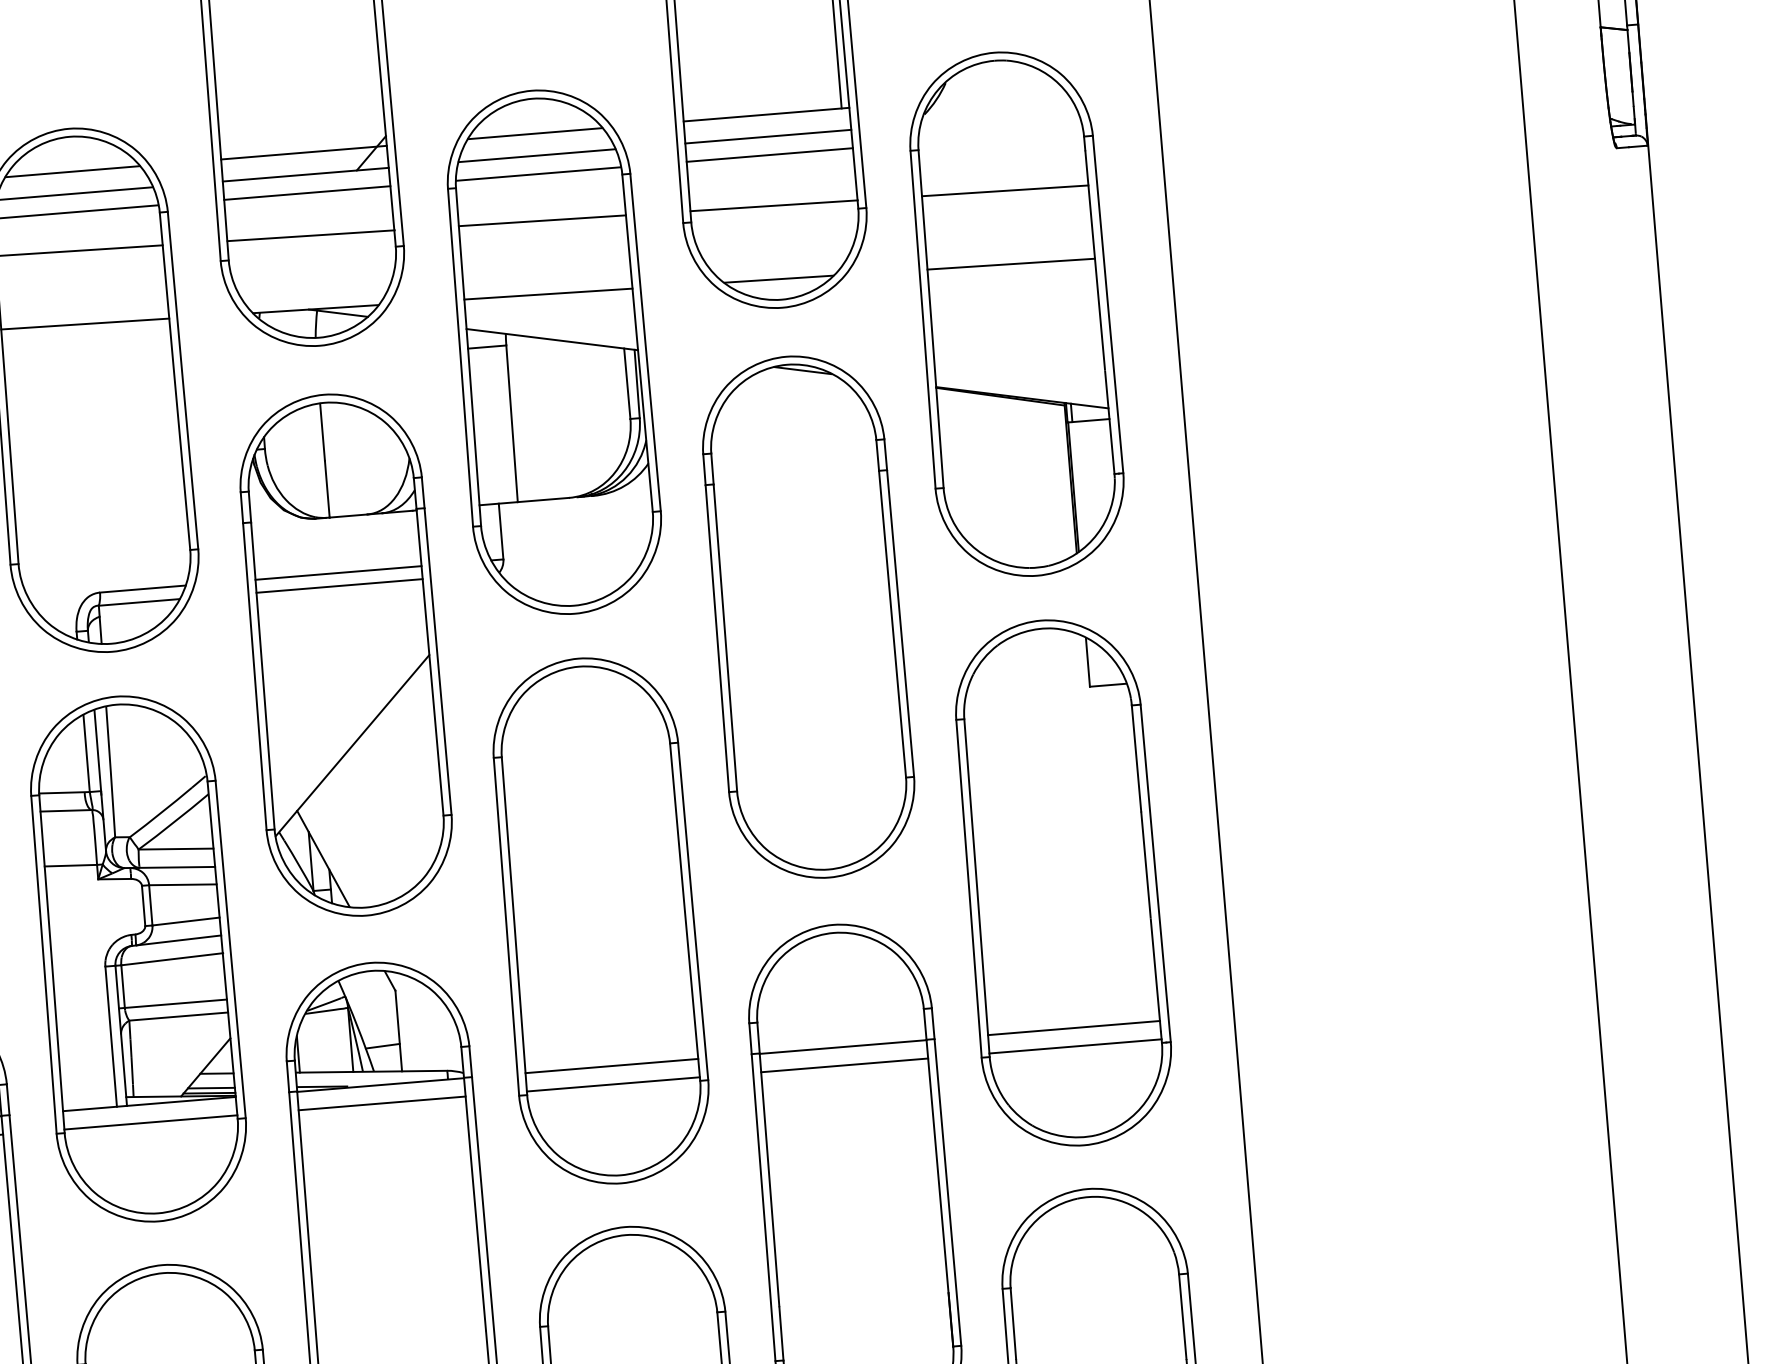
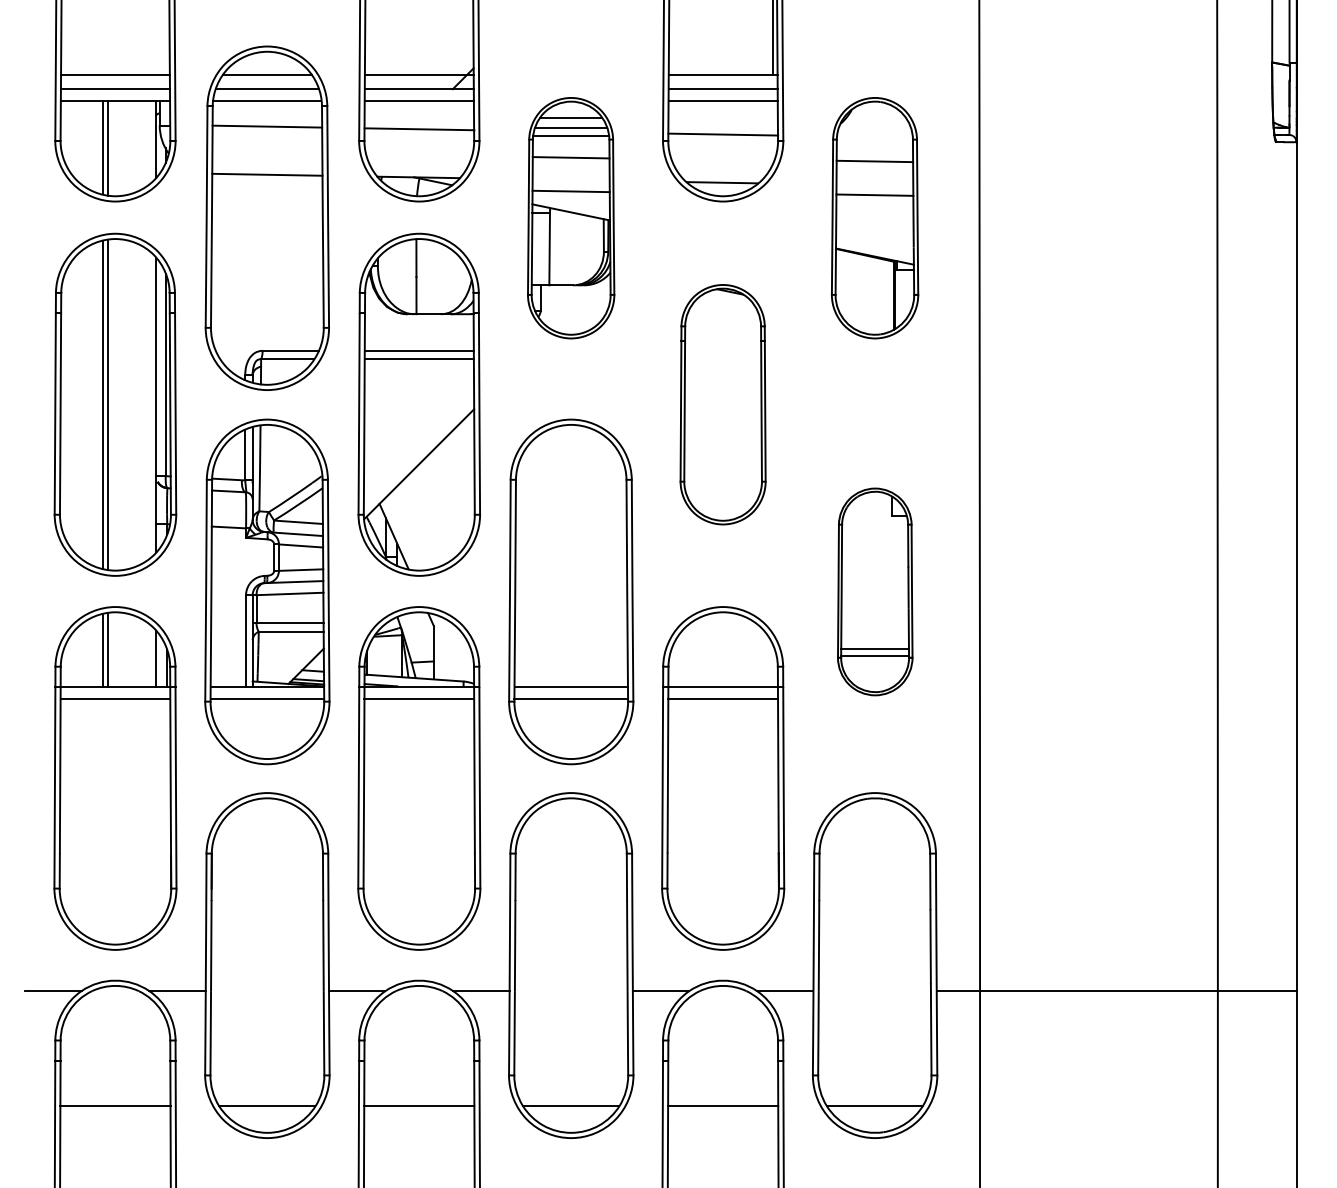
part: (1014, 313) -> (874, 217), size x0.7
part: (551, 351) -> (570, 217), size x0.7
part: (806, 616) -> (722, 404), size x0.7
part: (1063, 882) -> (875, 591), size x0.6

